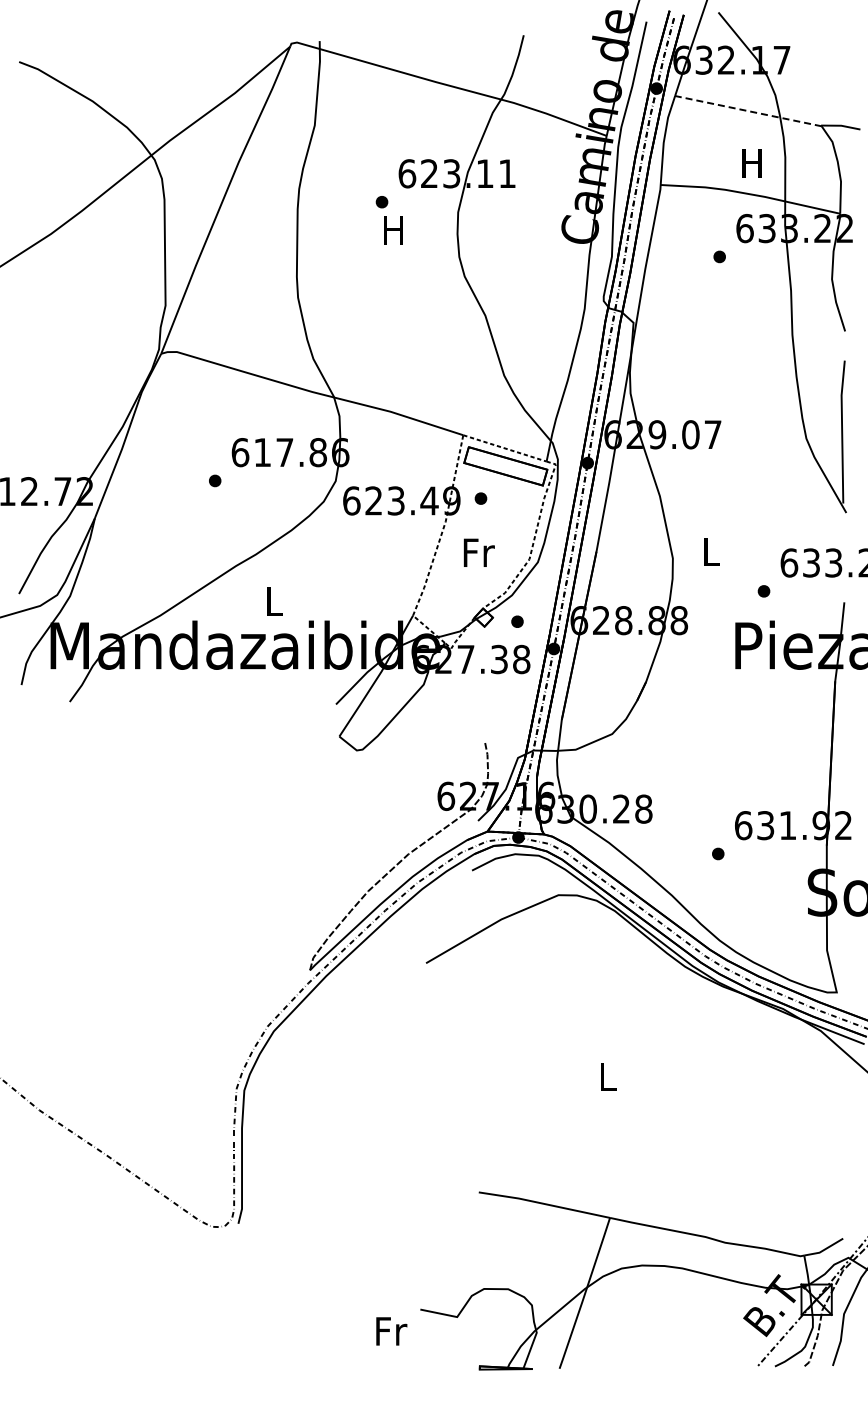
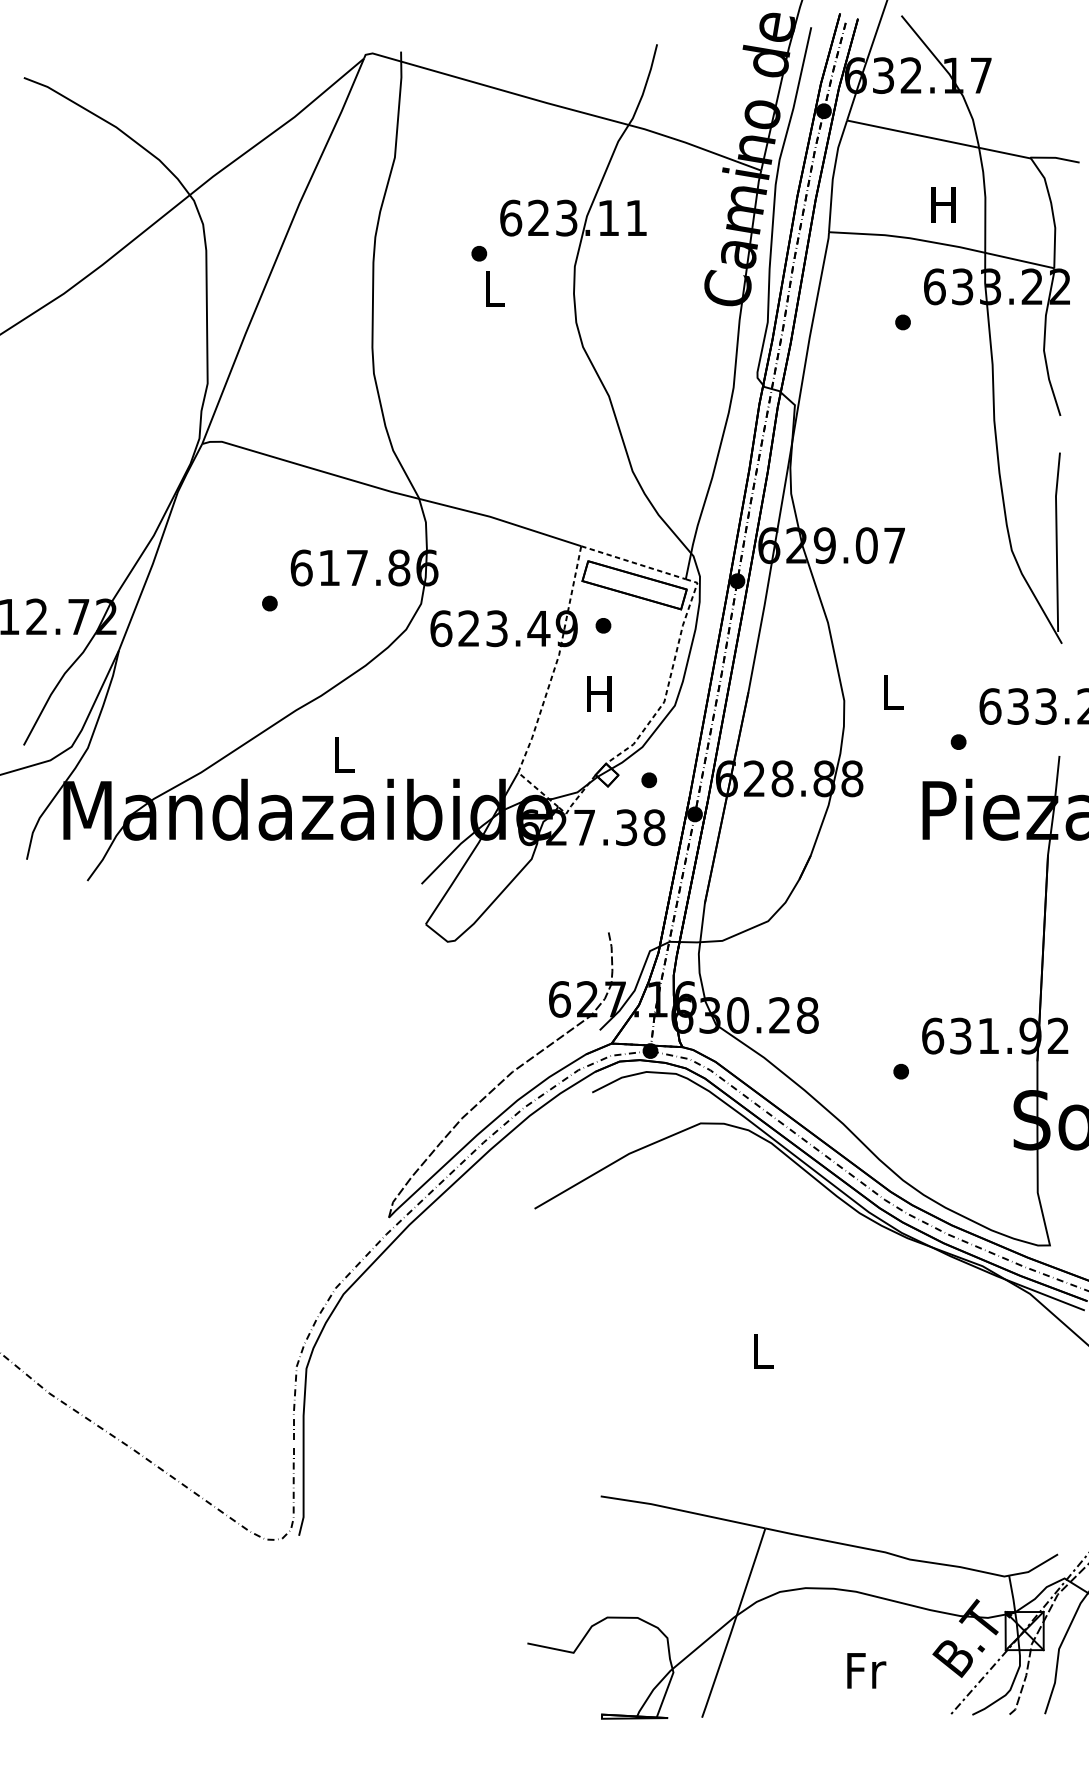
line: (748, 111) -> (939, 139), dashed -> solid
text: (393, 230) -> (493, 289), H -> L
text: (478, 552) -> (600, 693), Fr -> H
text: (391, 1331) -> (866, 1670), moved

